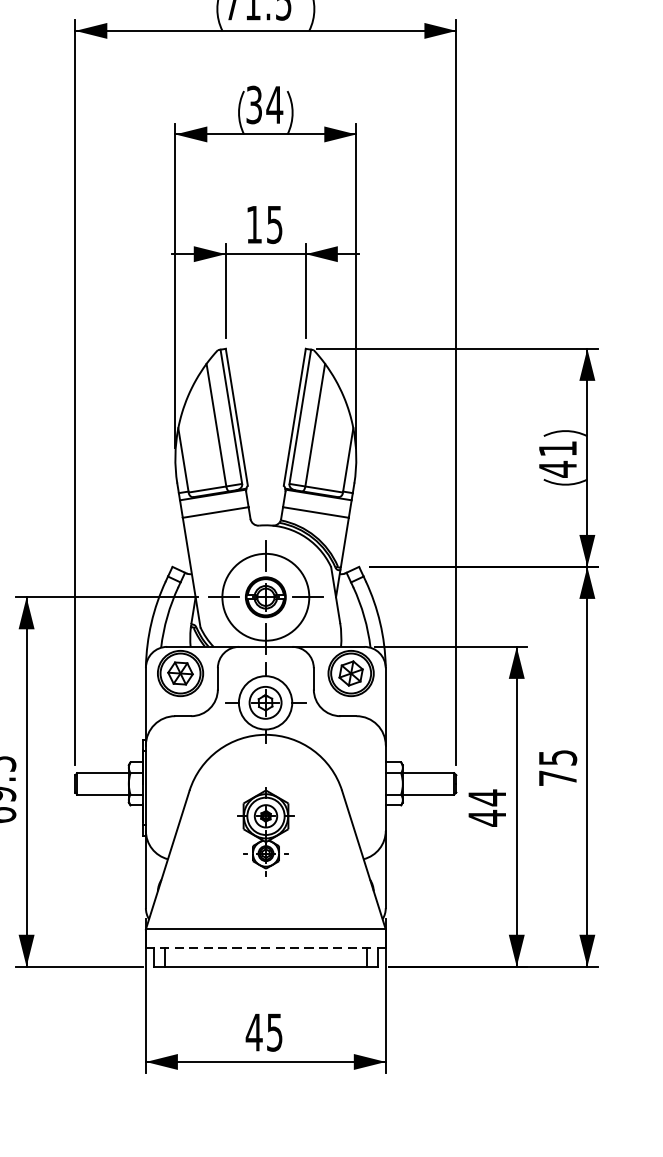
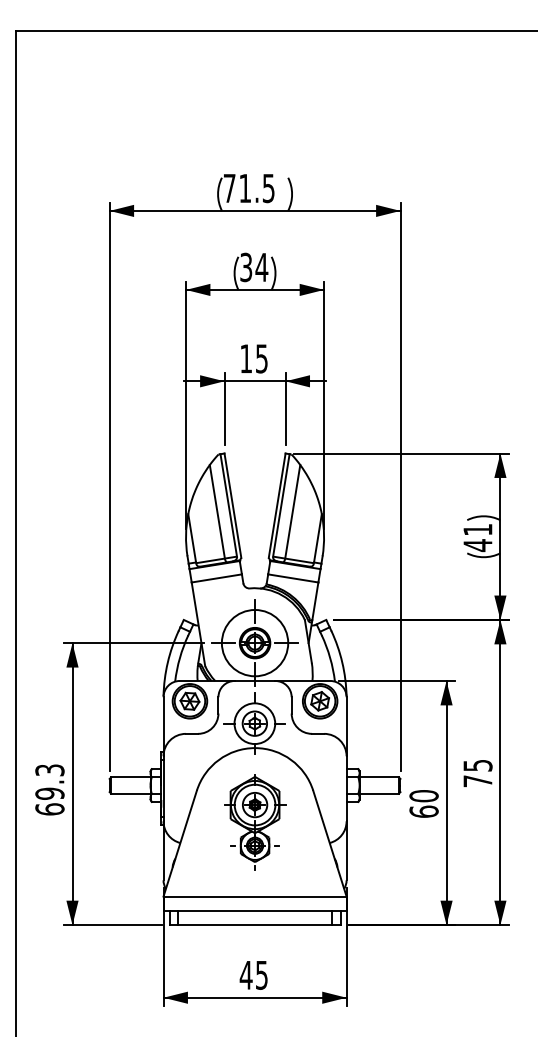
text: (486, 807) -> (423, 803), 44 -> 60
part: (266, 832) -> (255, 822), size x1.43
line: (266, 947) -> (255, 910), dashed -> solid

